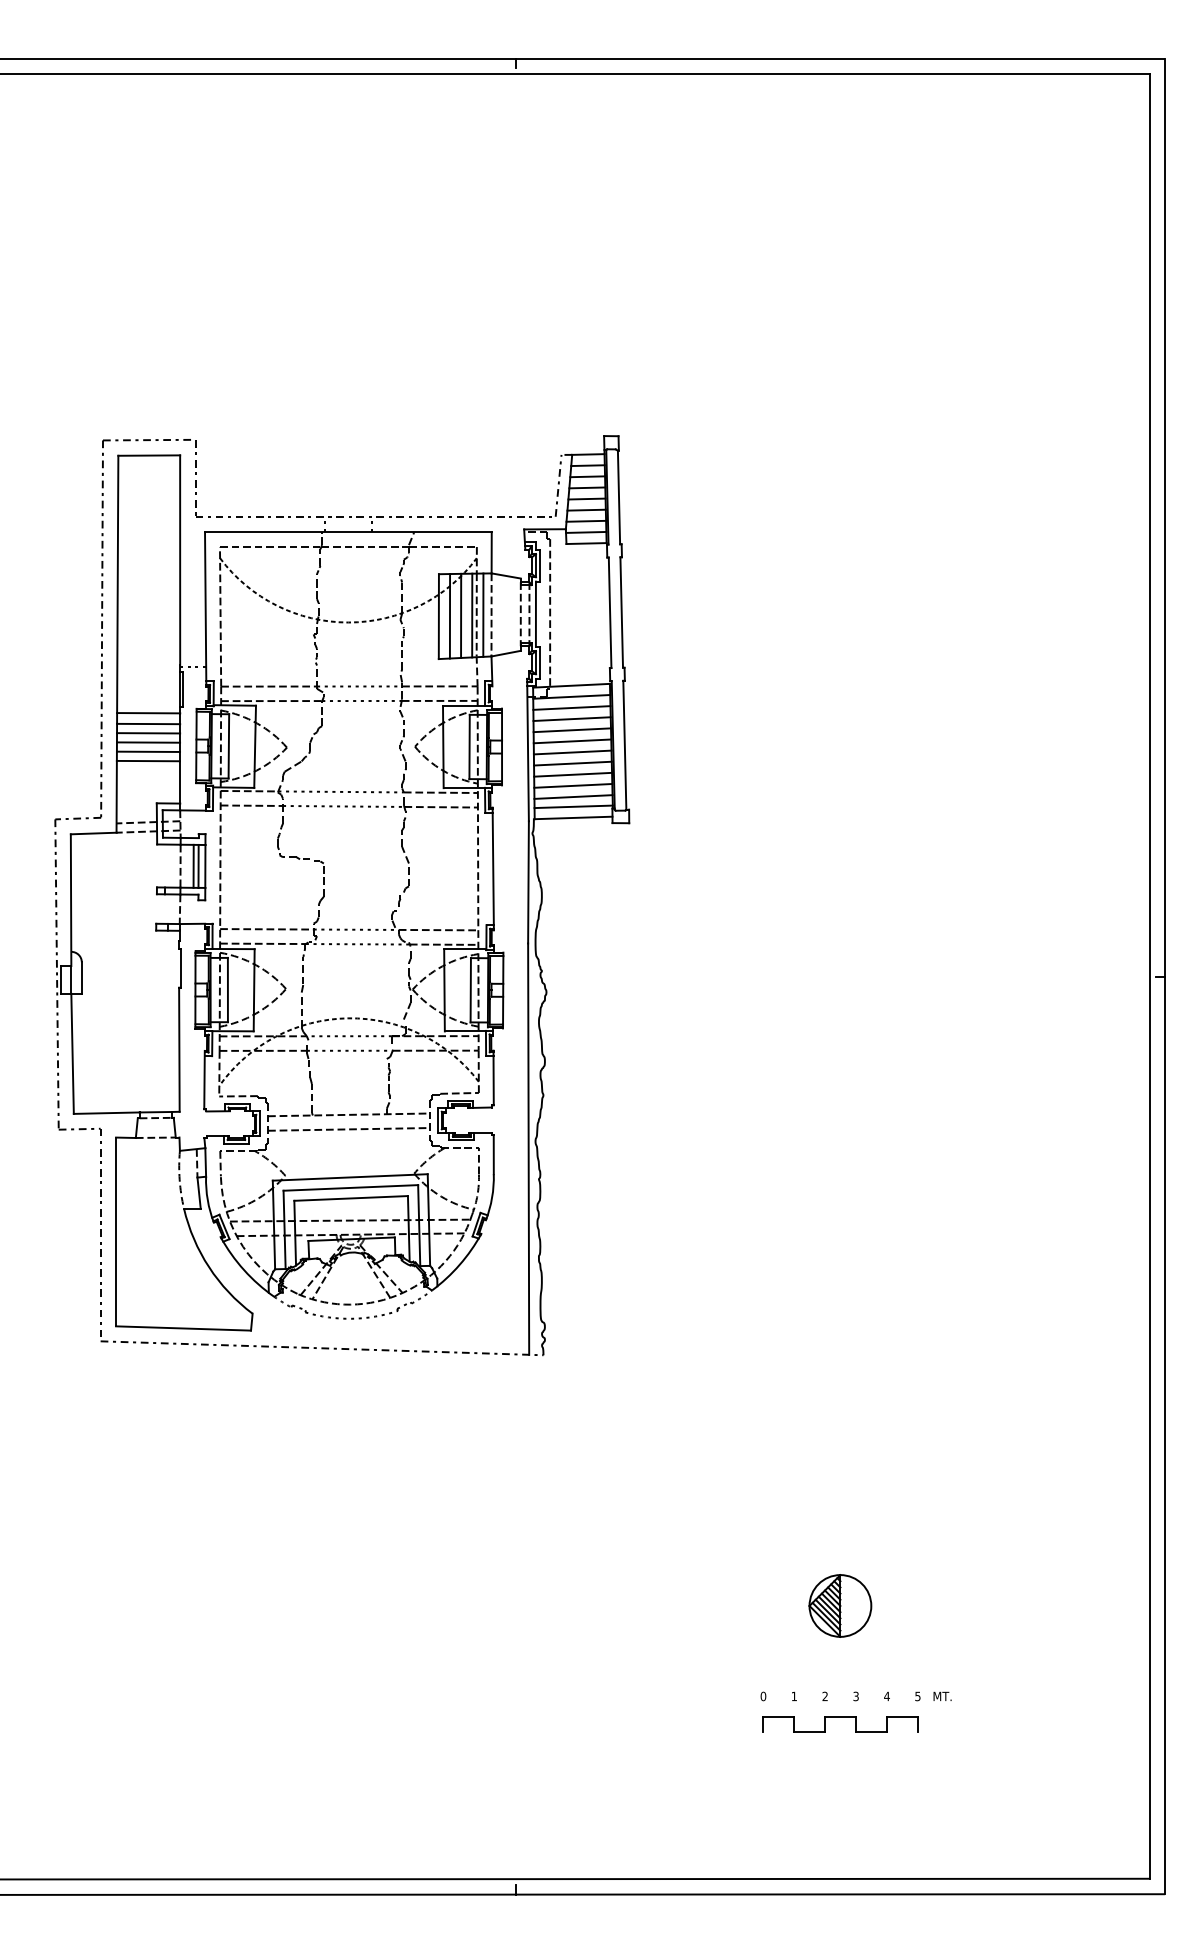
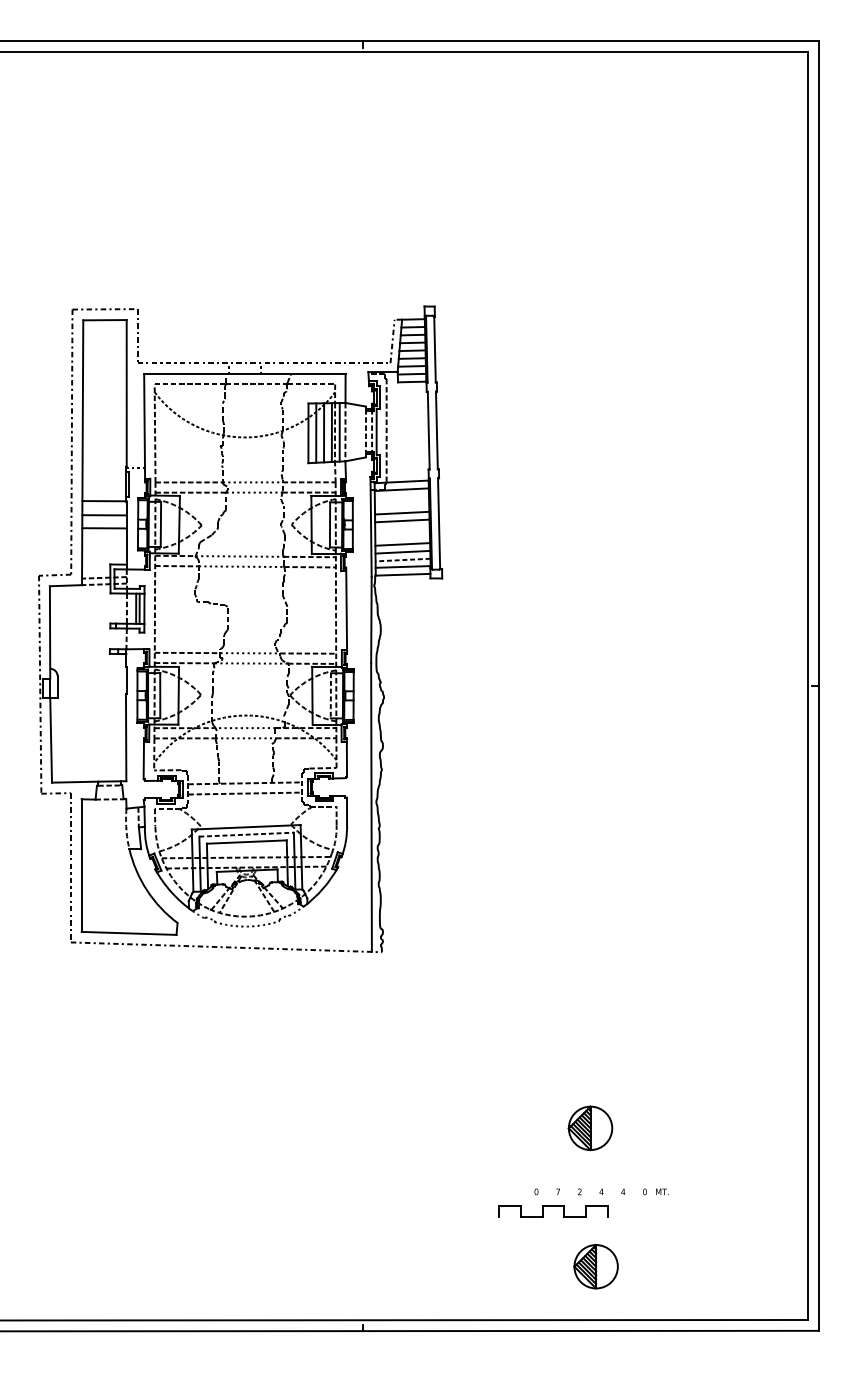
line: (571, 707) -> (401, 497), removed
line: (571, 719) -> (401, 505), removed
line: (148, 723) -> (104, 508), removed
line: (148, 742) -> (104, 521), removed
line: (572, 752) -> (402, 528), removed
line: (148, 760) -> (104, 534), removed
line: (572, 763) -> (402, 536), removed
line: (573, 797) -> (403, 560), solid -> dashed
line: (470, 990) -> (330, 695), solid -> dashed
line: (351, 1187) -> (247, 834), solid -> dashed
text: (793, 1696) -> (557, 1191), 1 -> 7
text: (856, 1696) -> (601, 1191), 3 -> 4
text: (917, 1696) -> (644, 1191), 5 -> 0
part: (840, 1717) -> (553, 1206), moved
part: (848, 1802) -> (596, 1266), added

